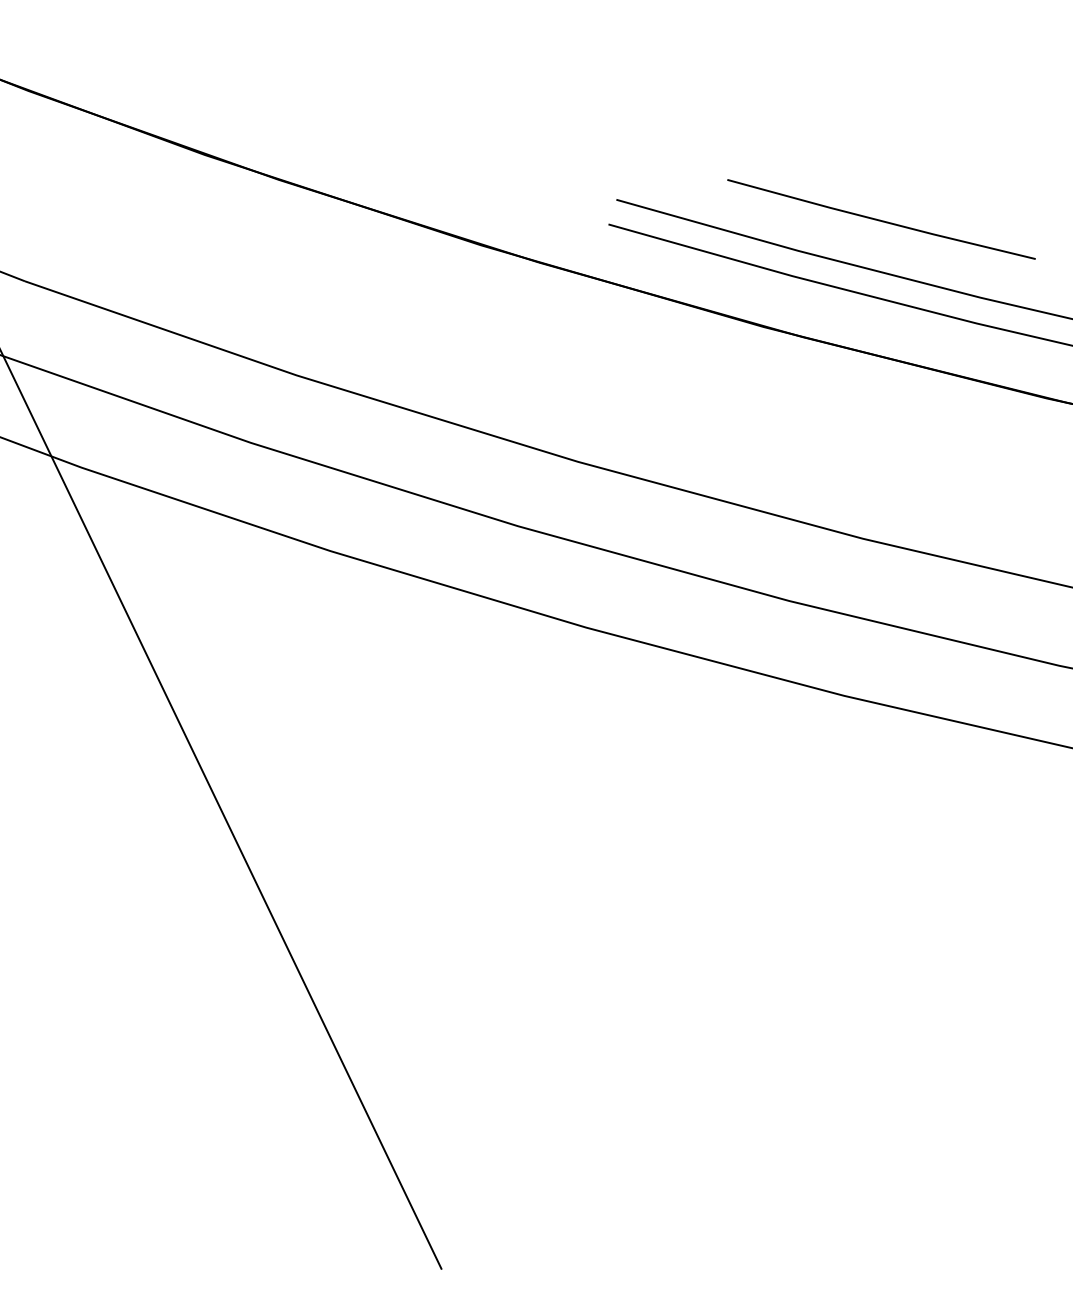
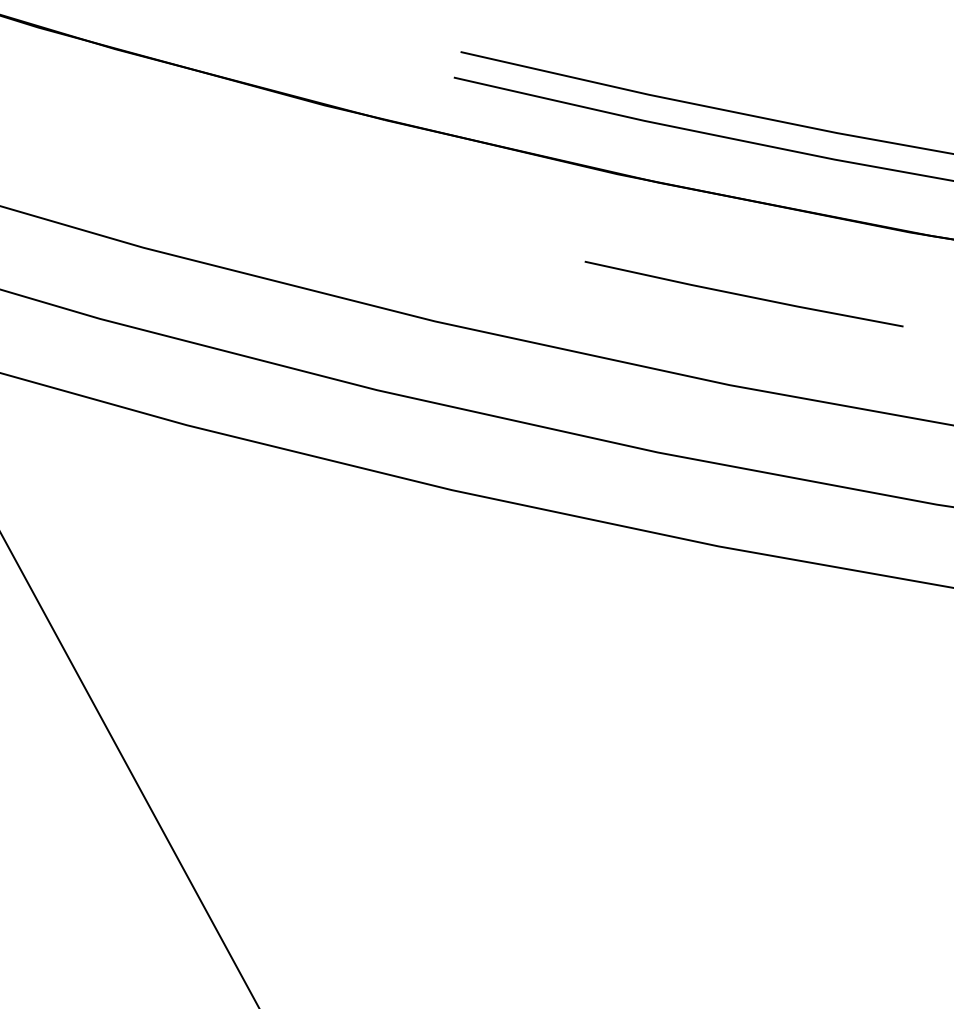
line: (880, 219) -> (743, 294), moved

